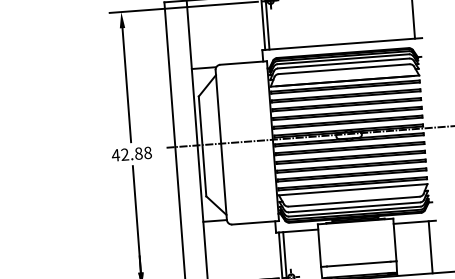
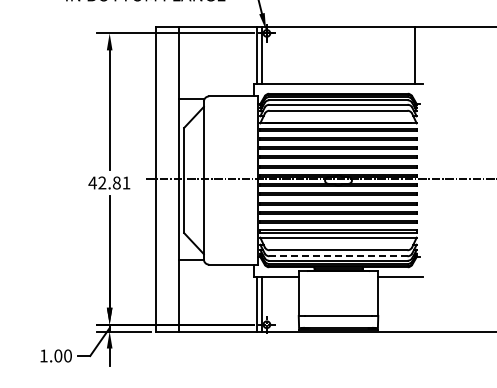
text: (147, 152) -> (126, 182), 42.88 -> 42.81
line: (354, 207) -> (338, 256), solid -> dashed
line: (430, 246) -> (415, 303), removed

